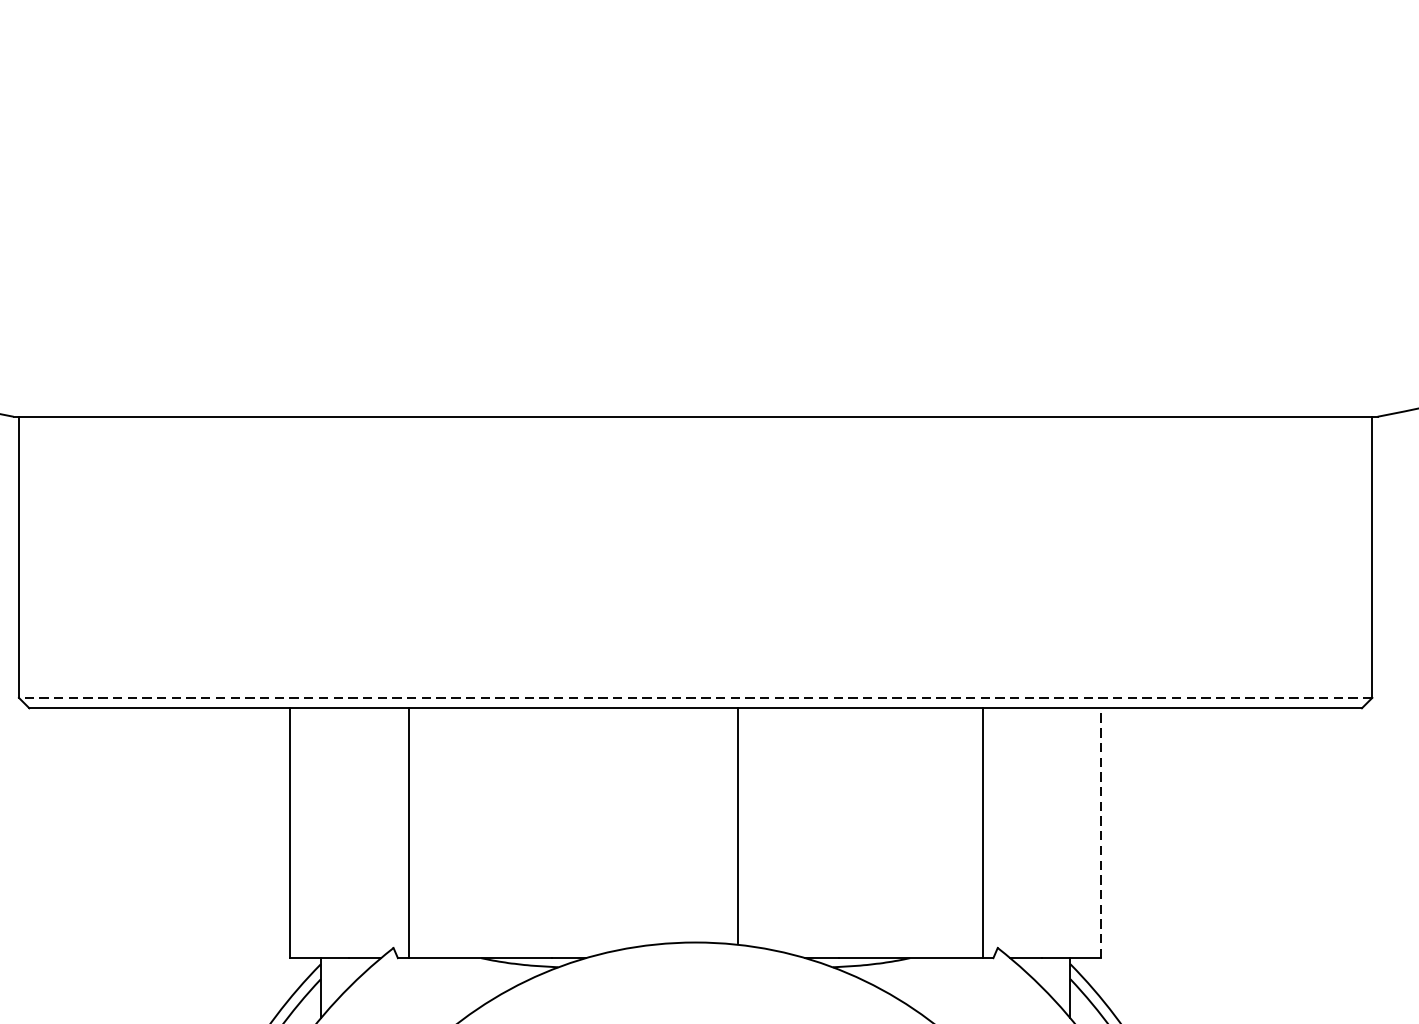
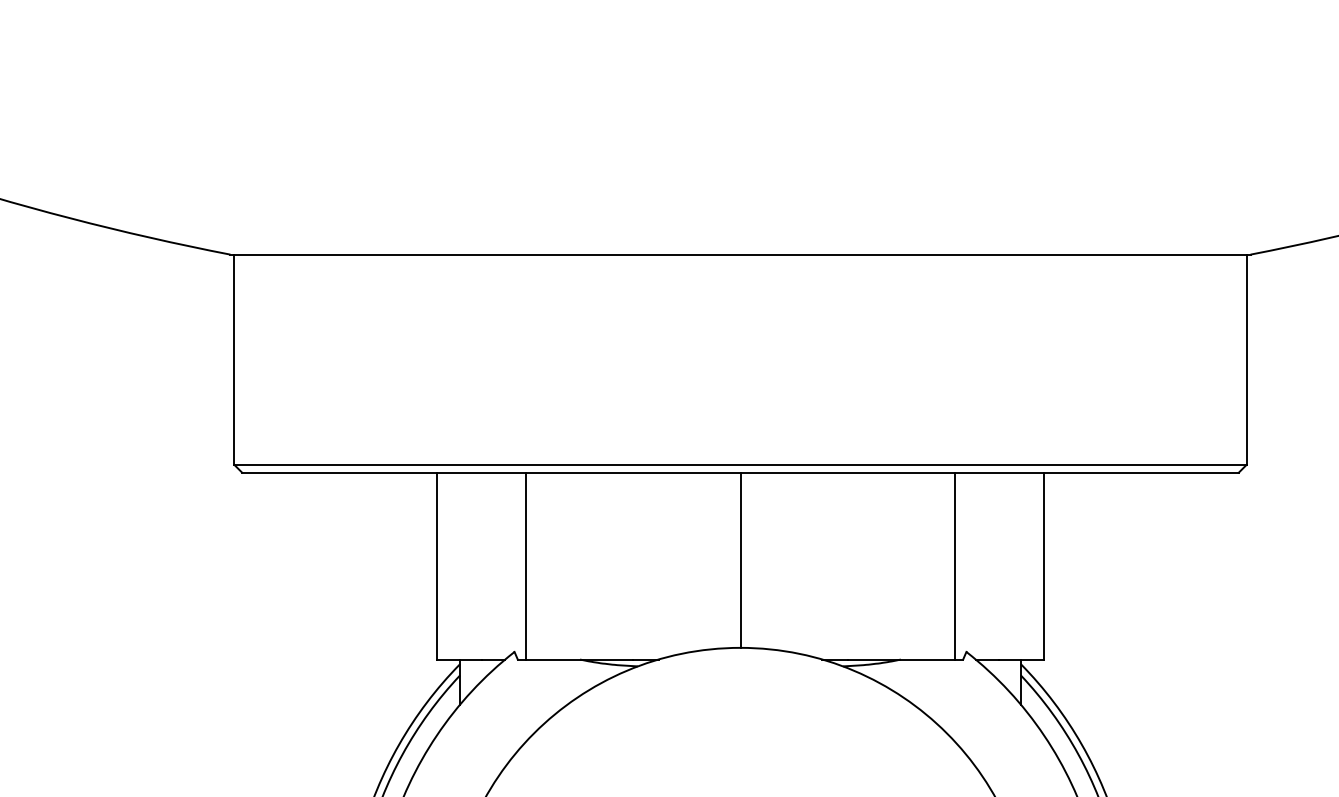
line: (695, 697) -> (740, 464), dashed -> solid
line: (738, 824) -> (740, 559), moved
line: (1100, 832) -> (1043, 565), dashed -> solid

